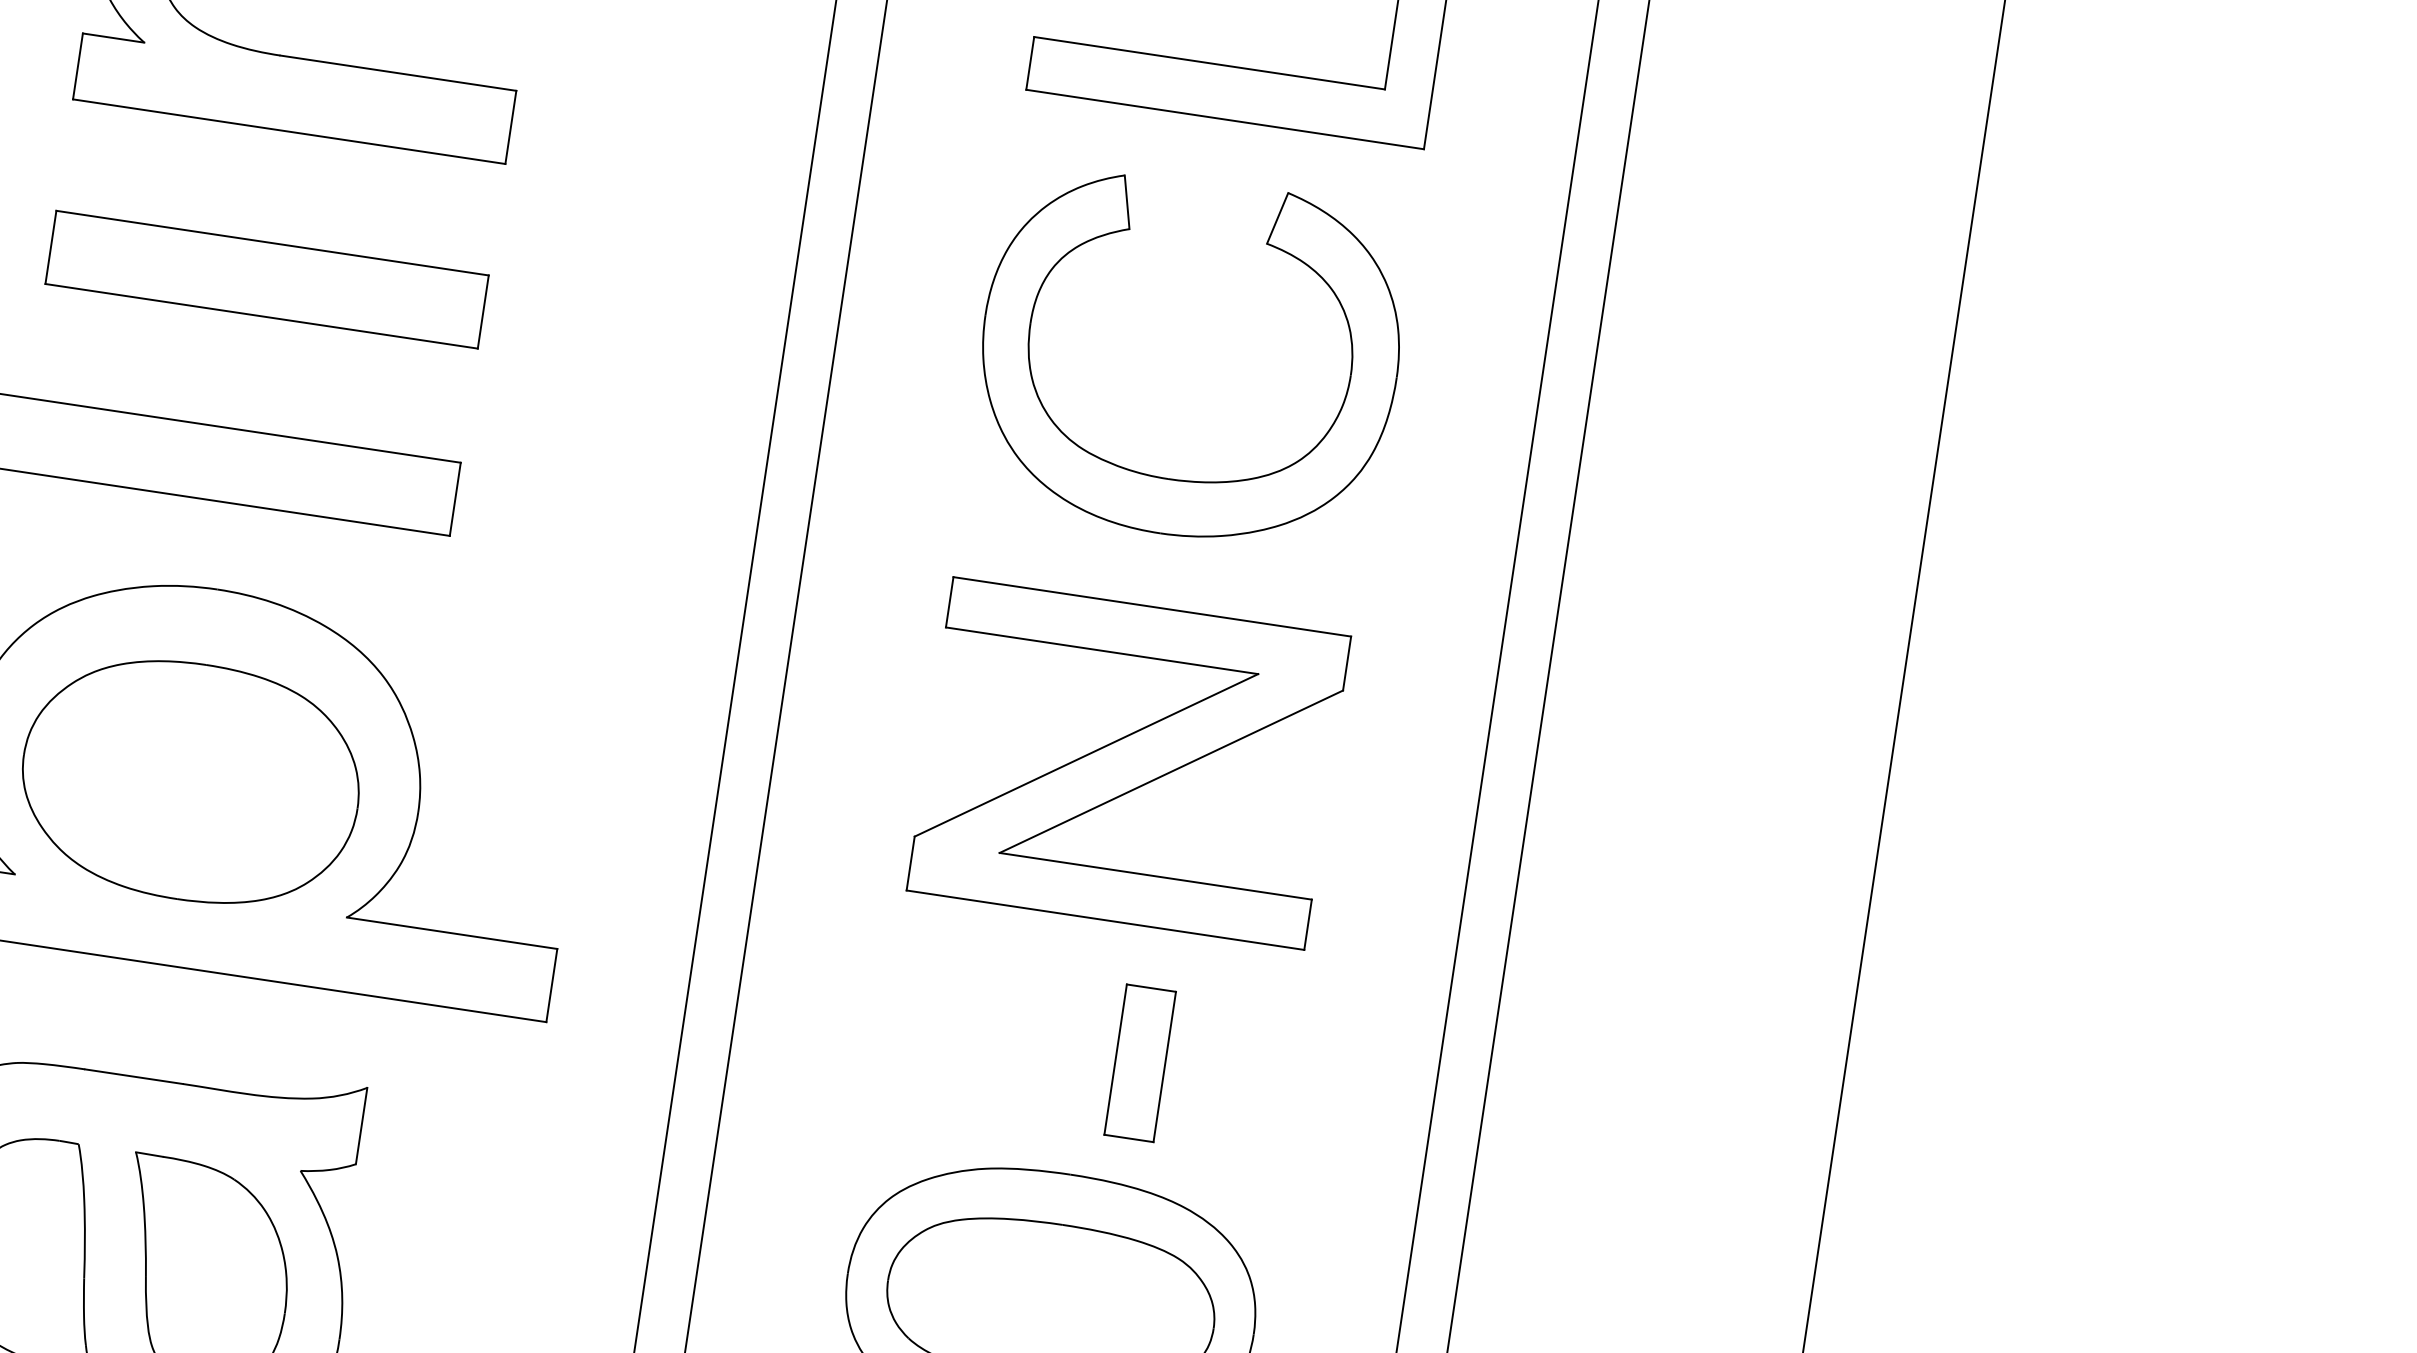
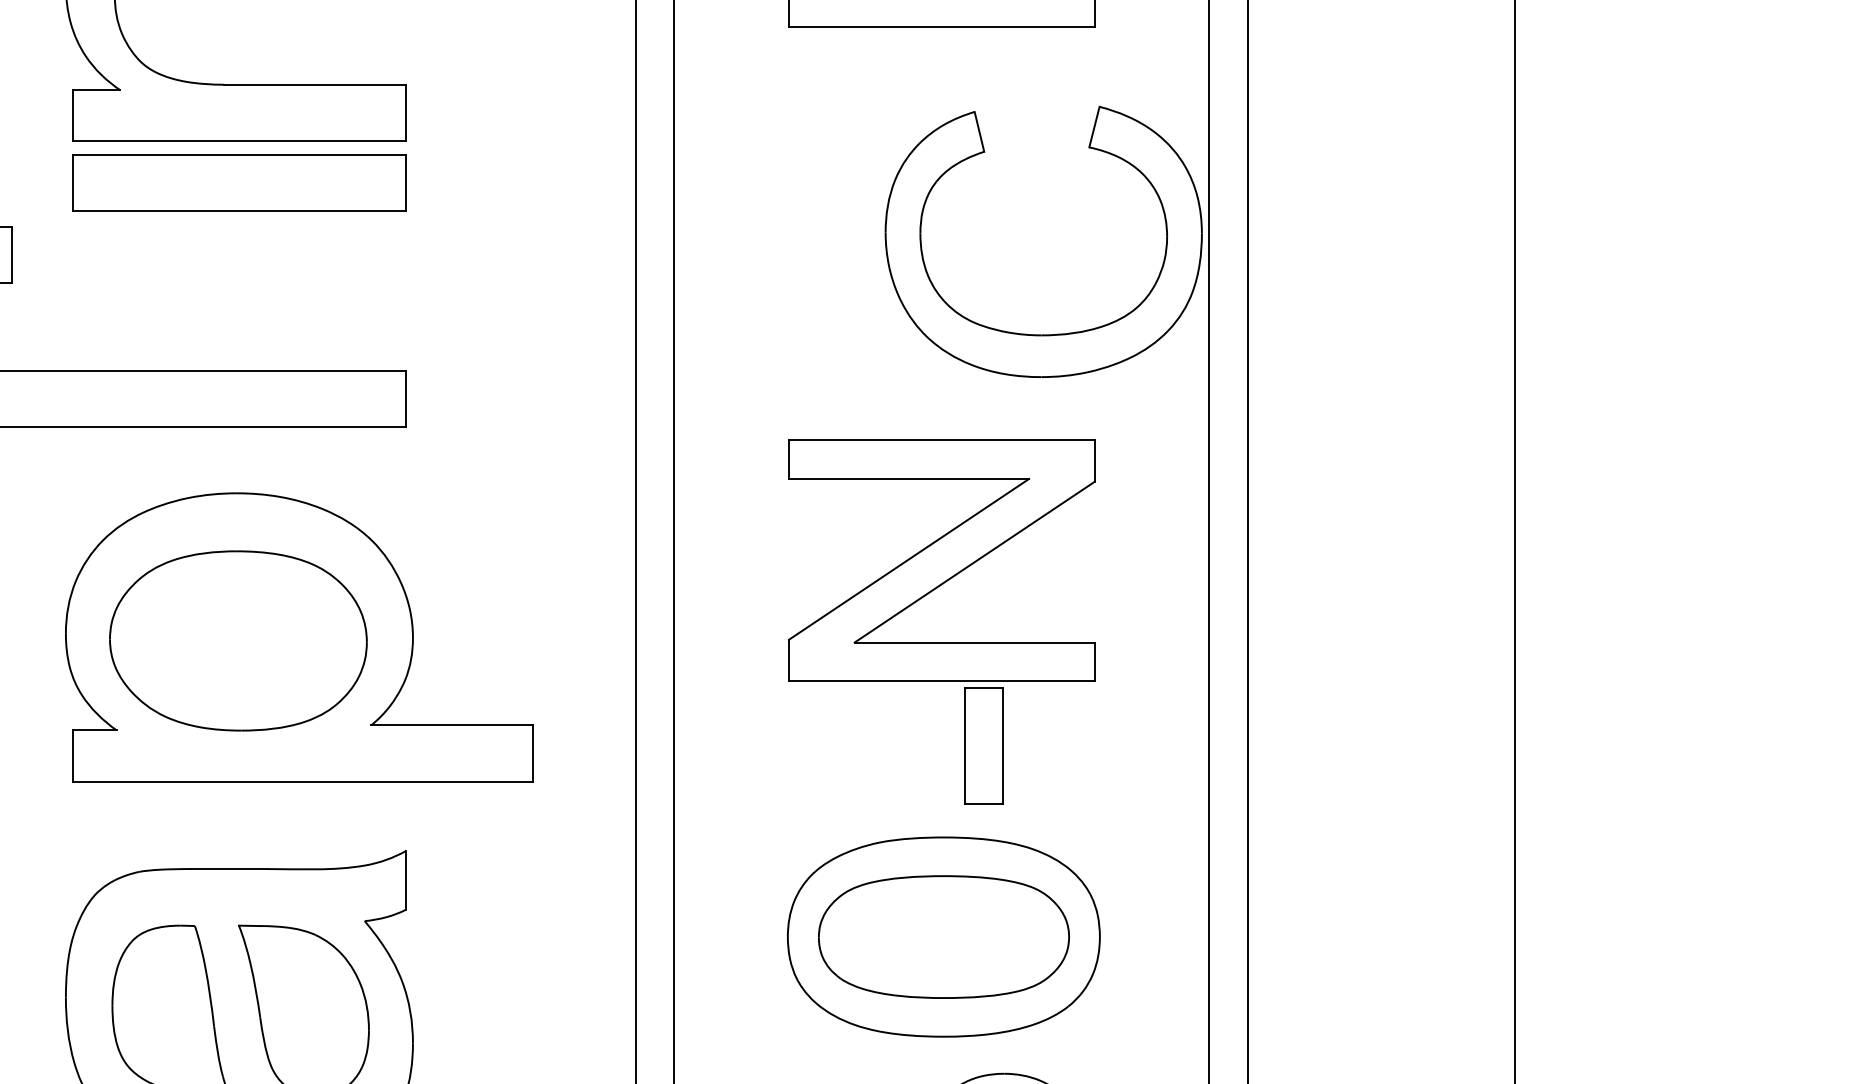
part: (267, 279) -> (239, 182), moved
part: (1188, 479) -> (1056, 333), moved
part: (1128, 763) -> (941, 560), moved

